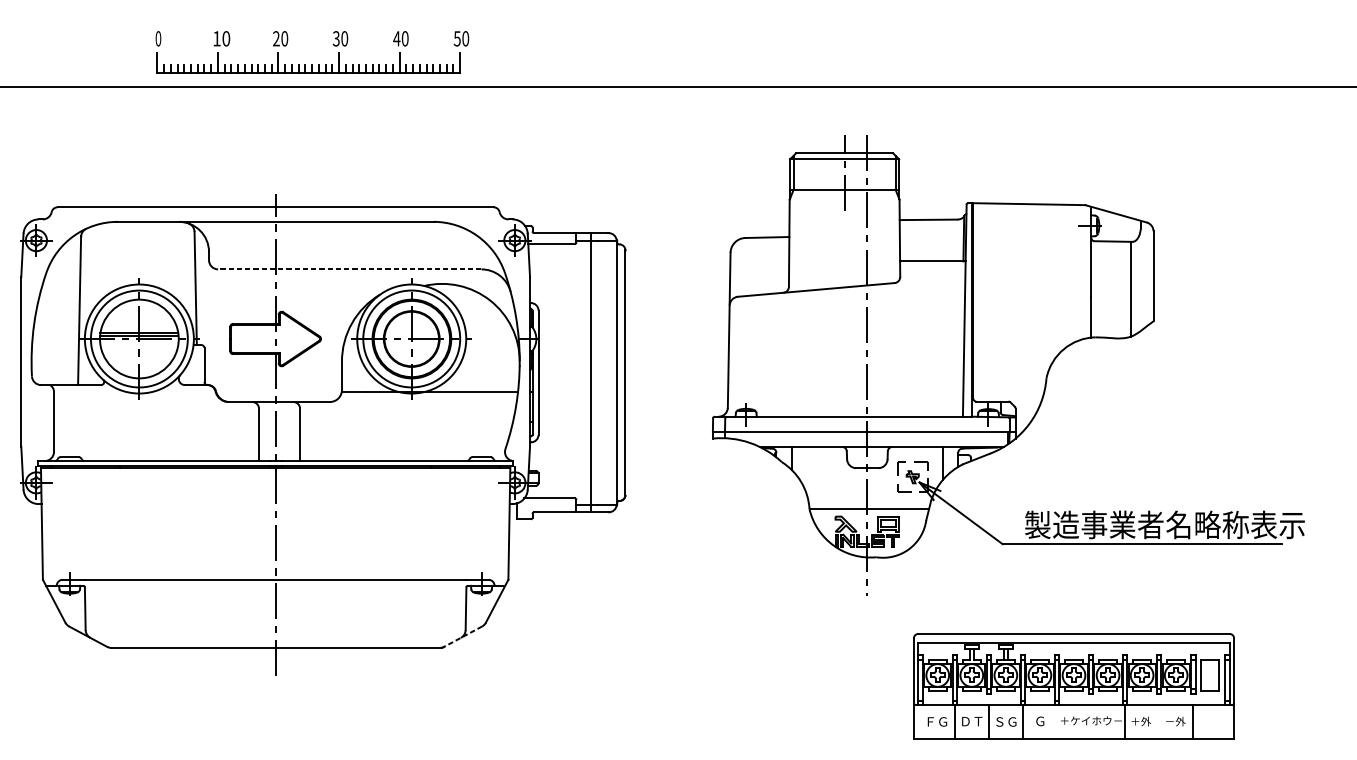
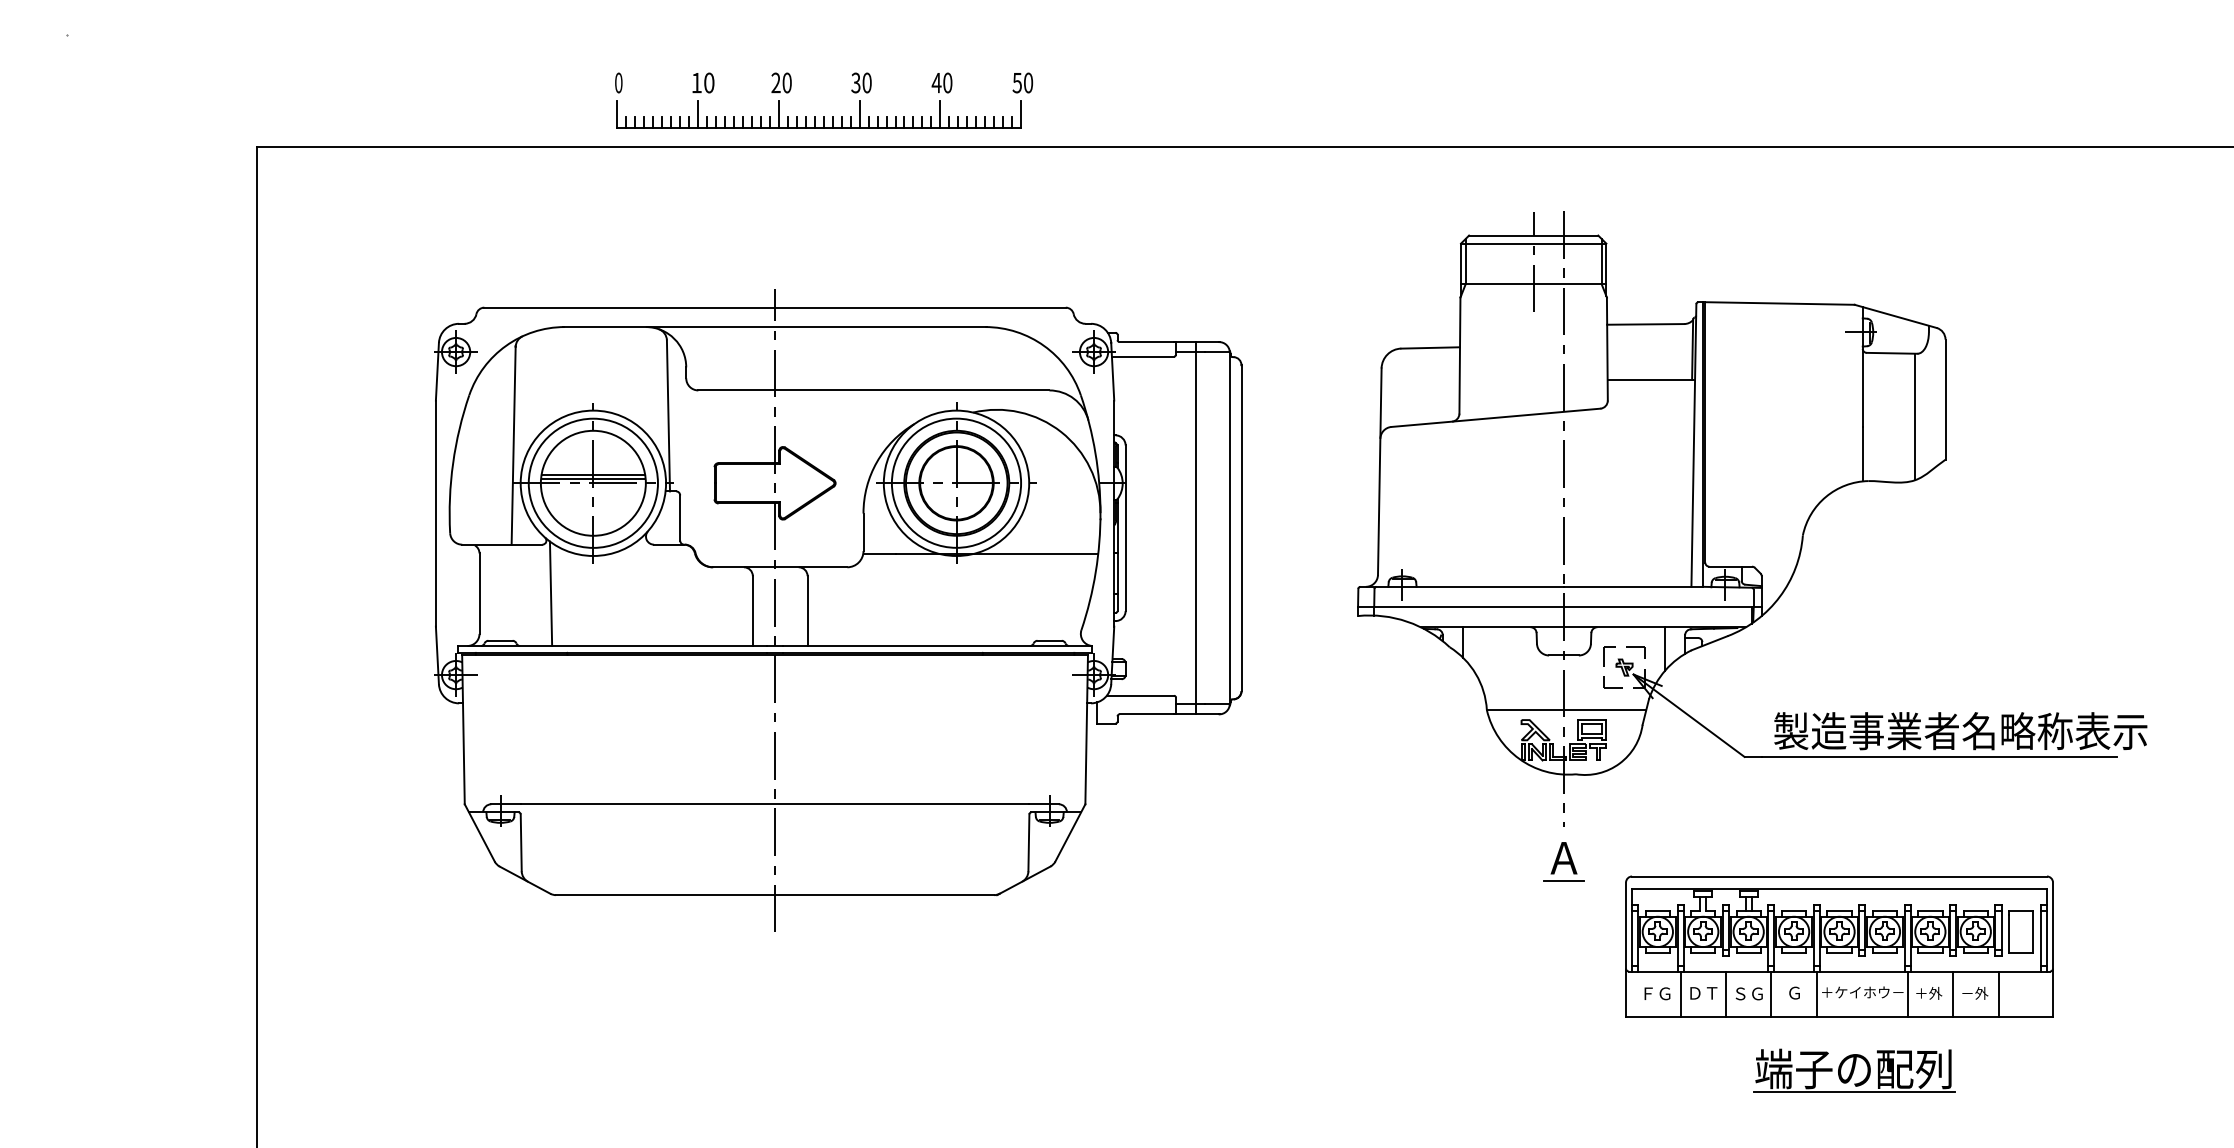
line: (349, 269) -> (873, 390), dashed -> solid
line: (107, 421) -> (550, 593), added
part: (866, 622) -> (1563, 861), added
line: (463, 636) -> (1025, 880), dashed -> solid
line: (1056, 722) -> (1816, 994), added
line: (1159, 722) -> (1953, 994), added

